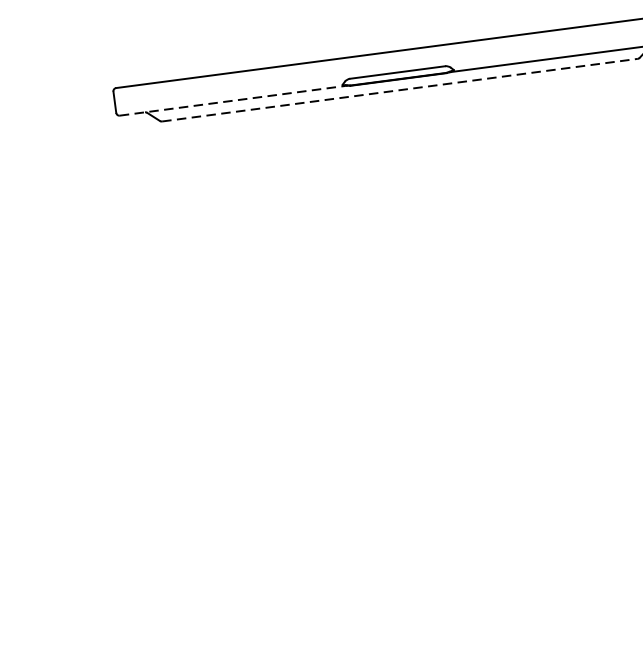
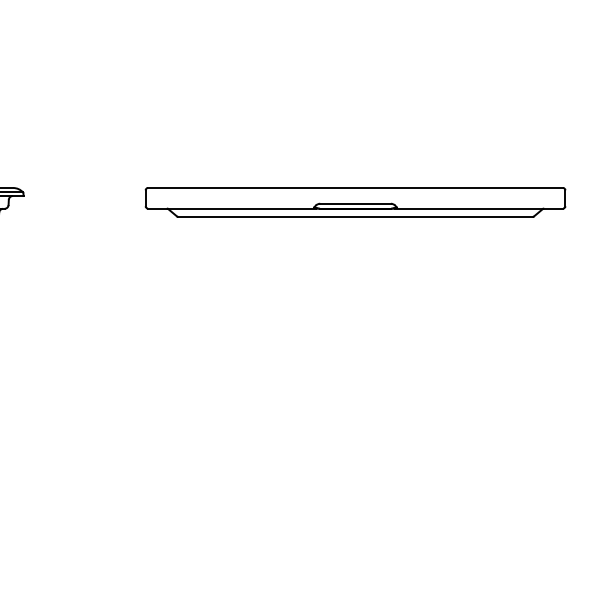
line: (401, 89) -> (356, 216), dashed -> solid
line: (233, 100) -> (232, 208), dashed -> solid

